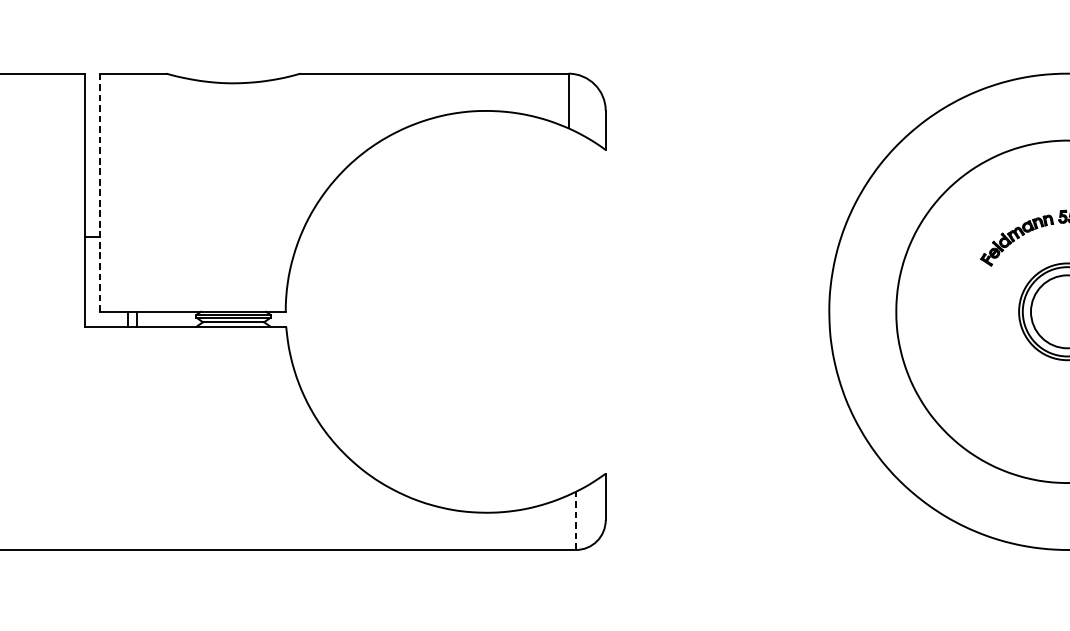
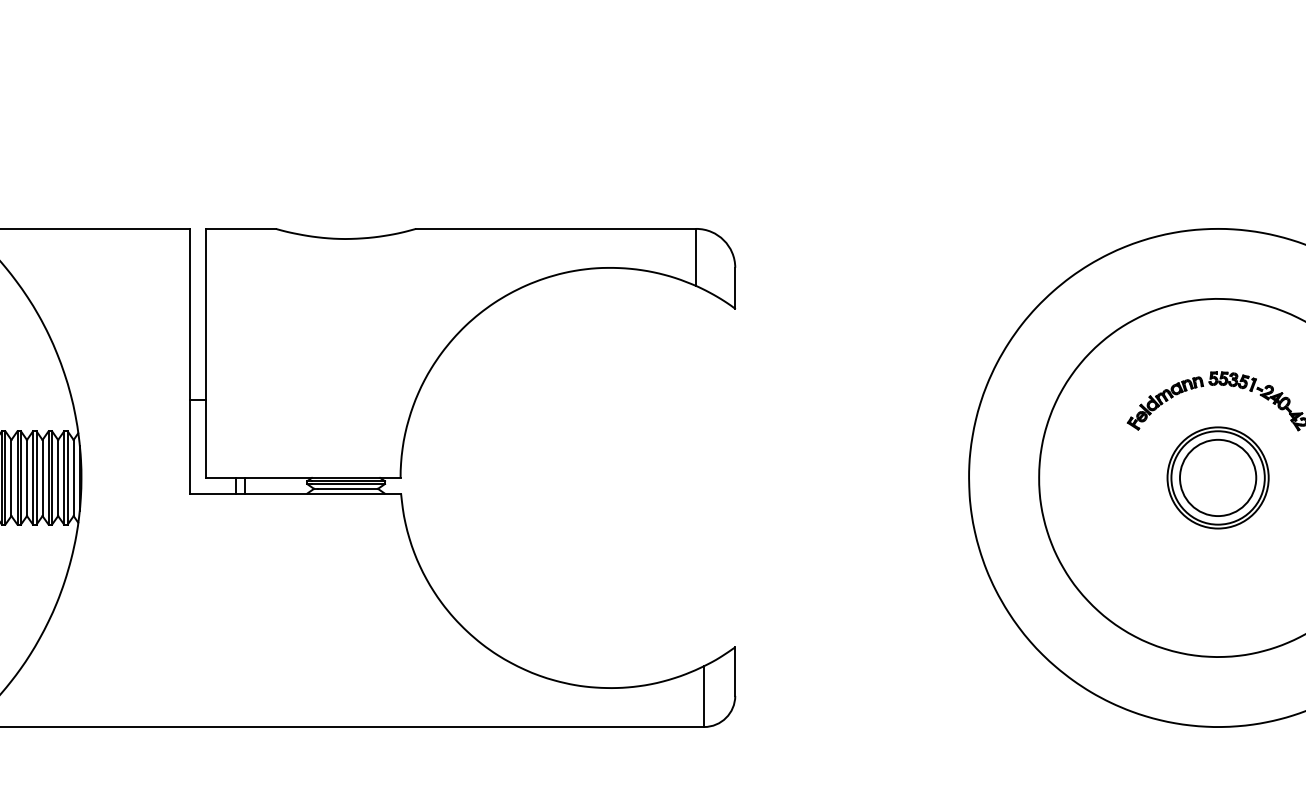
line: (100, 192) -> (206, 353), dashed -> solid
line: (576, 520) -> (704, 696), dashed -> solid

